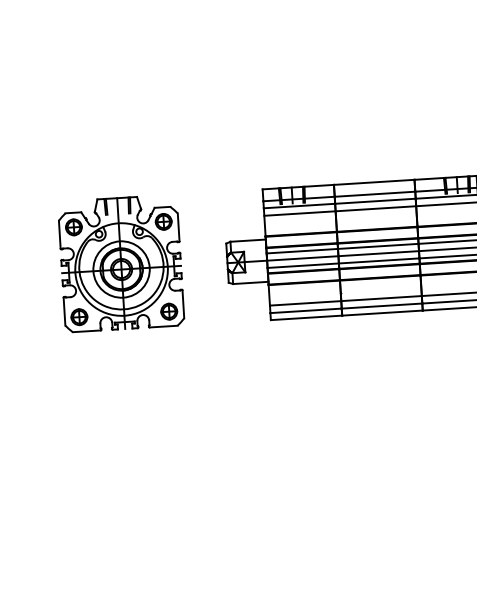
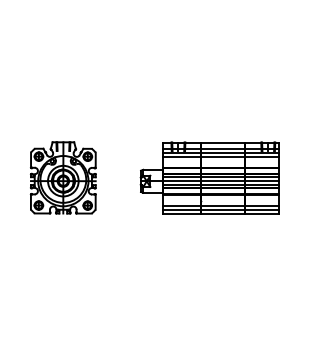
part: (119, 262) -> (62, 177), moved

